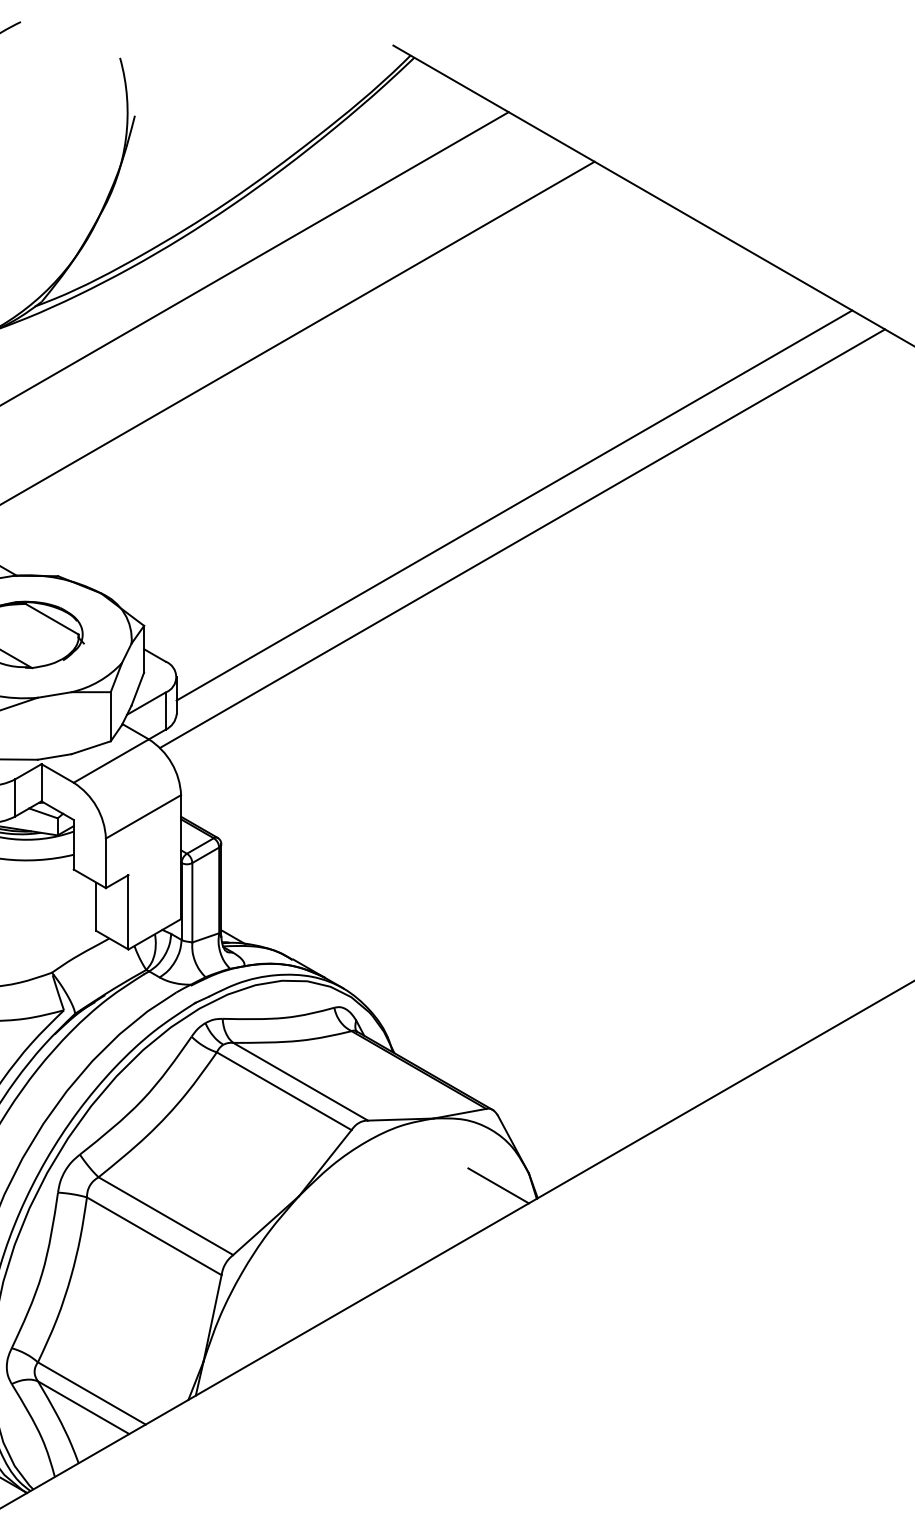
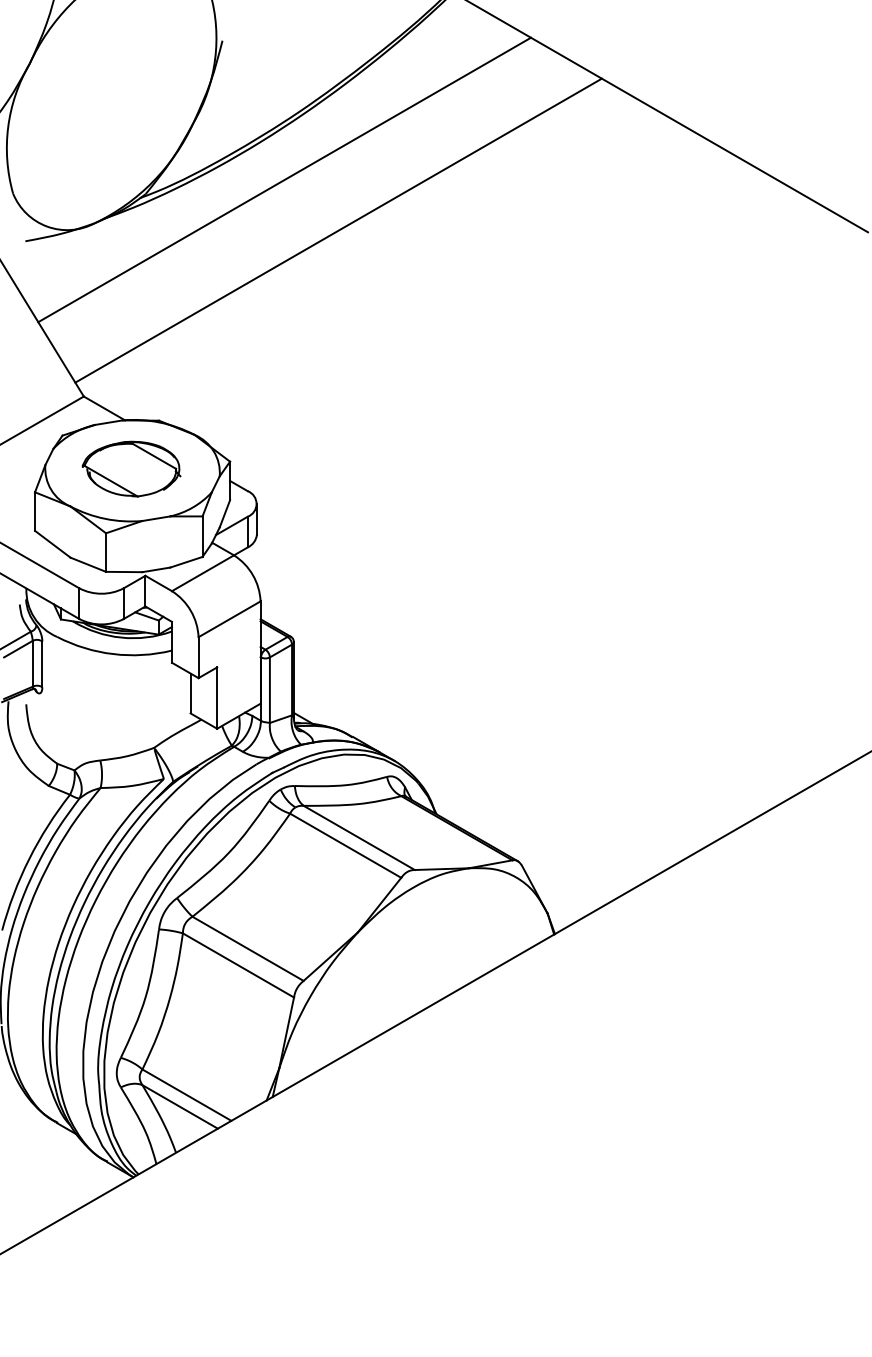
line: (514, 505) -> (535, 362), removed
line: (522, 538) -> (542, 389), removed
line: (498, 1185) -> (522, 923), removed

